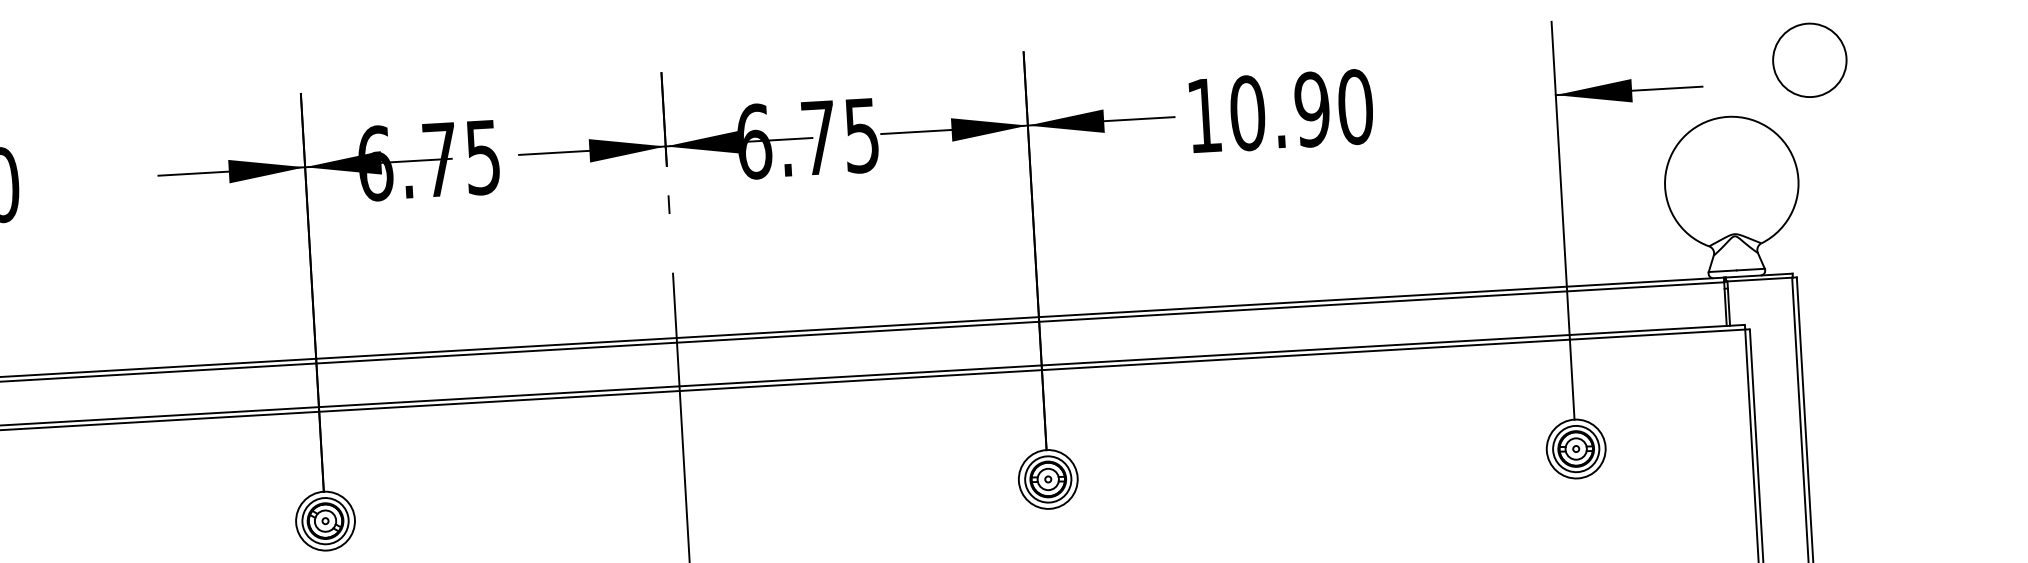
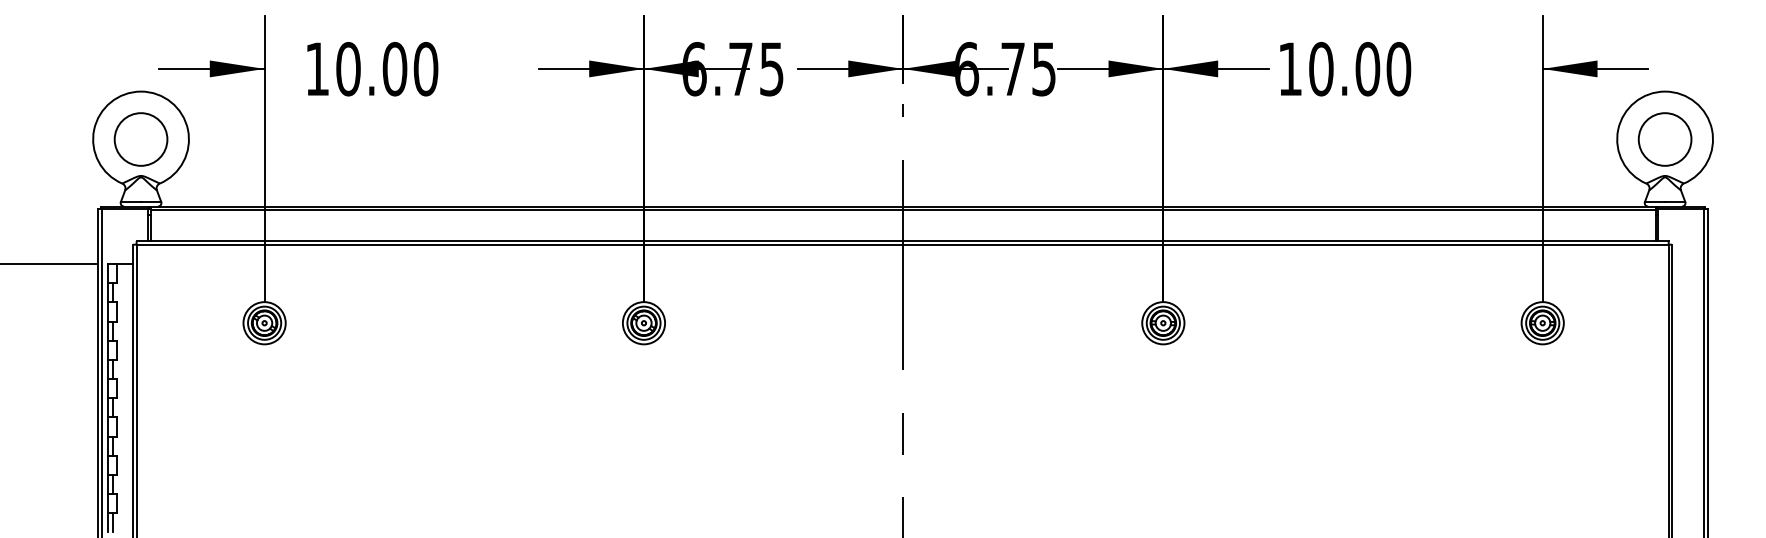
circle: (1808, 60) -> (1664, 139), moved
text: (1312, 109) -> (1367, 69), 10.90 -> 10.00

